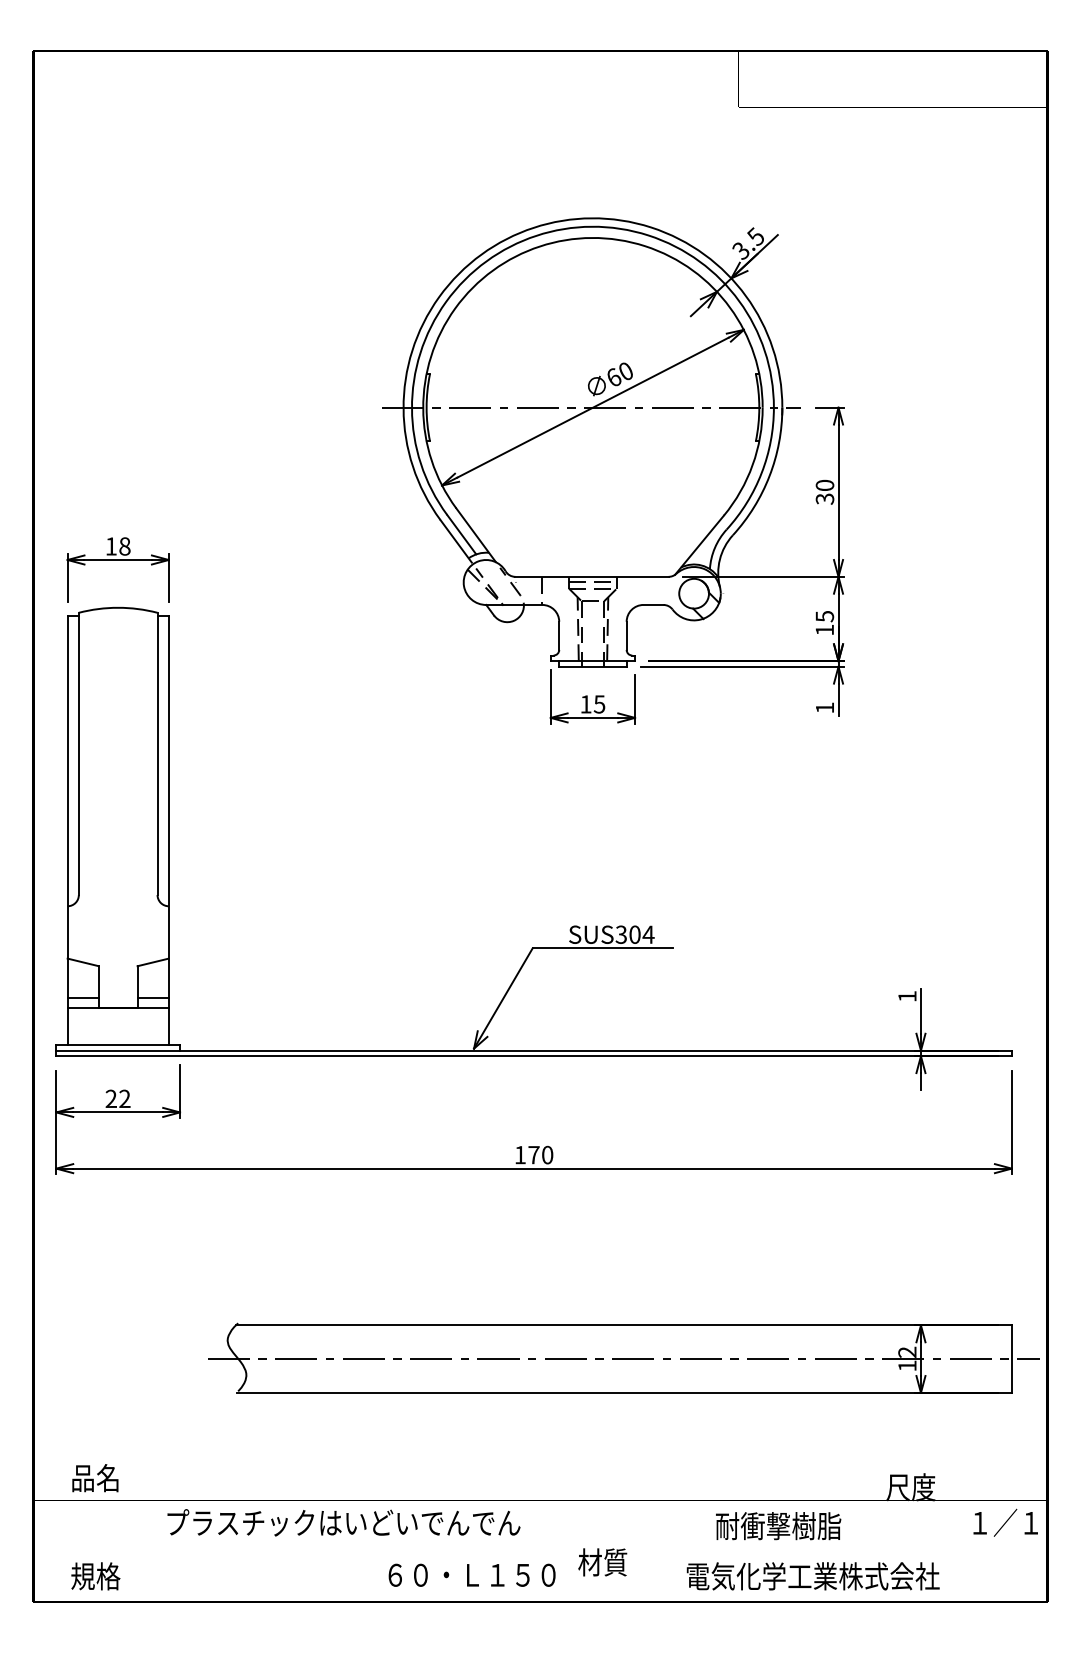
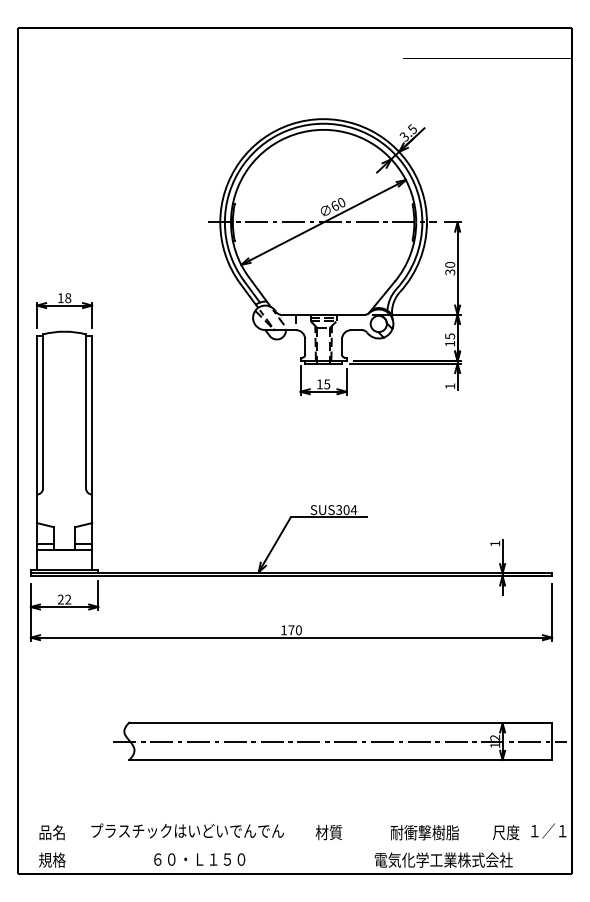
text: (94, 1478) -> (51, 832), moved
text: (911, 1487) -> (506, 832), moved
text: (601, 1562) -> (328, 832), moved
text: (471, 1575) -> (199, 859), moved

